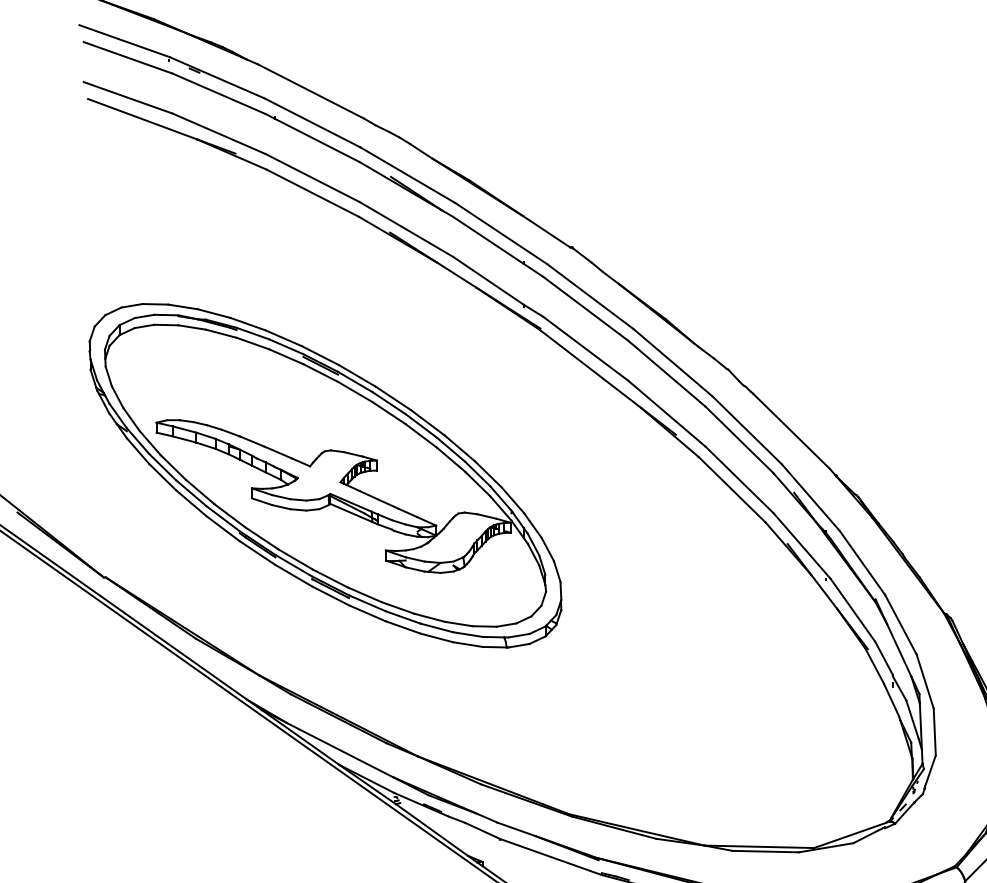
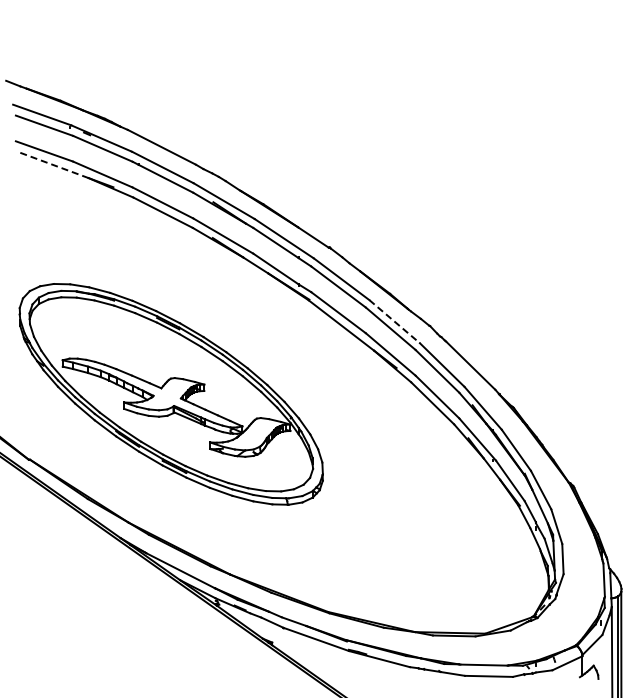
line: (142, 119) -> (53, 165), solid -> dashed
line: (674, 362) -> (395, 321), solid -> dashed

